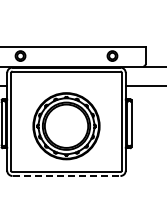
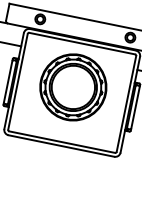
part: (66, 126) -> (73, 87), moved
line: (66, 176) -> (61, 146), dashed -> solid

